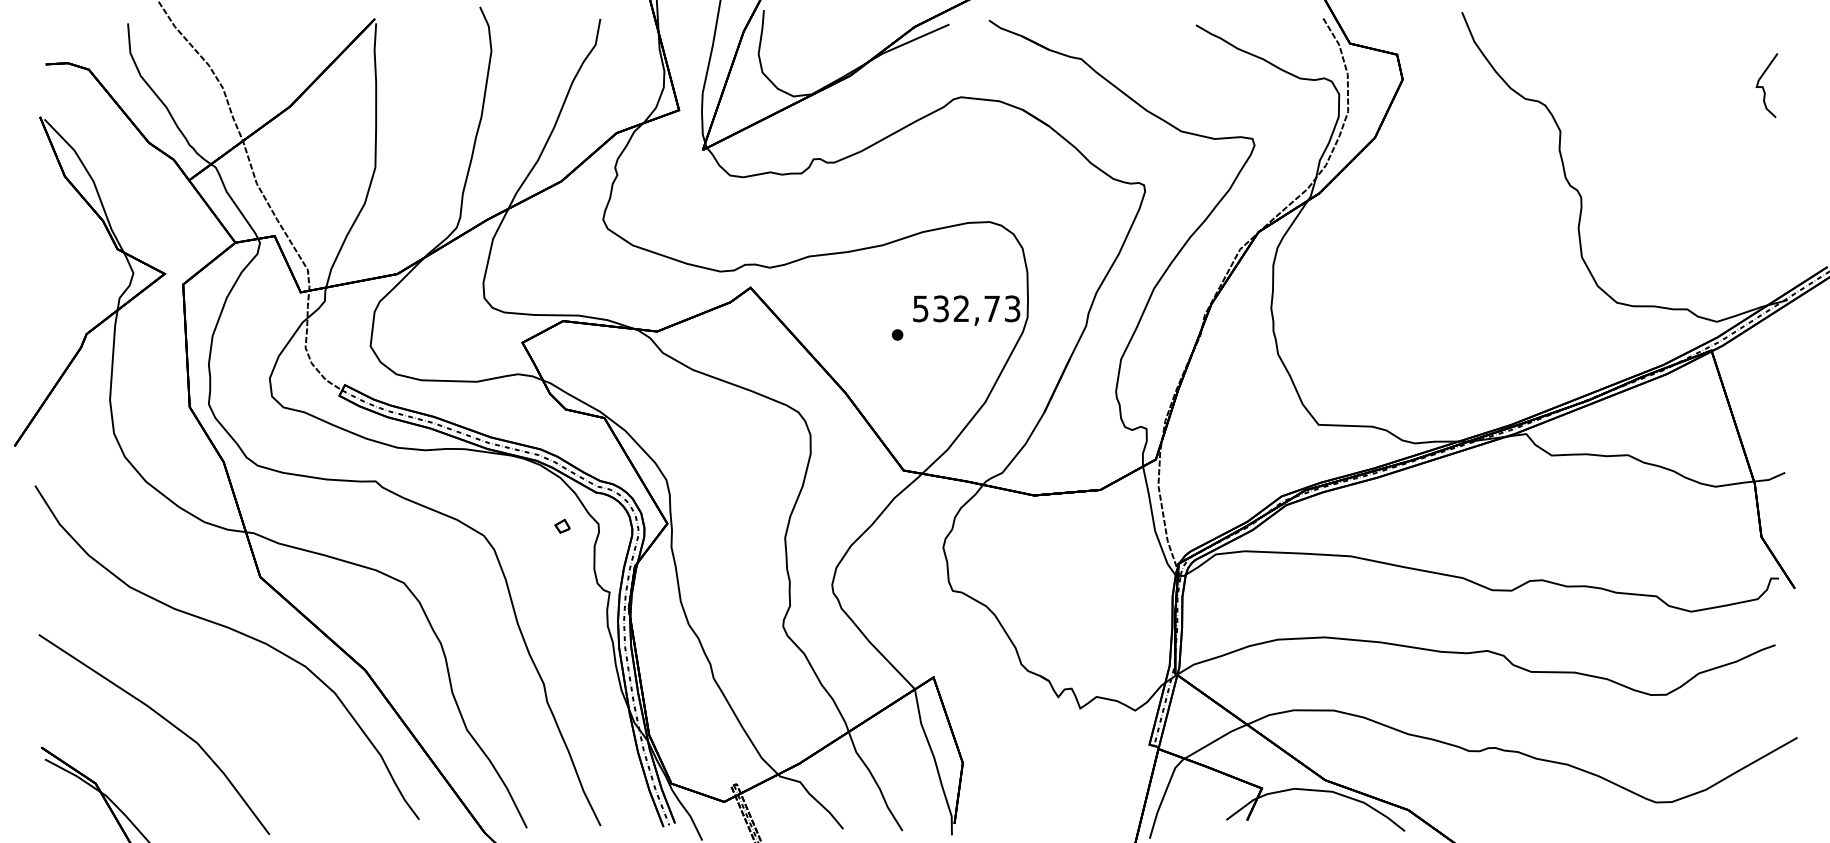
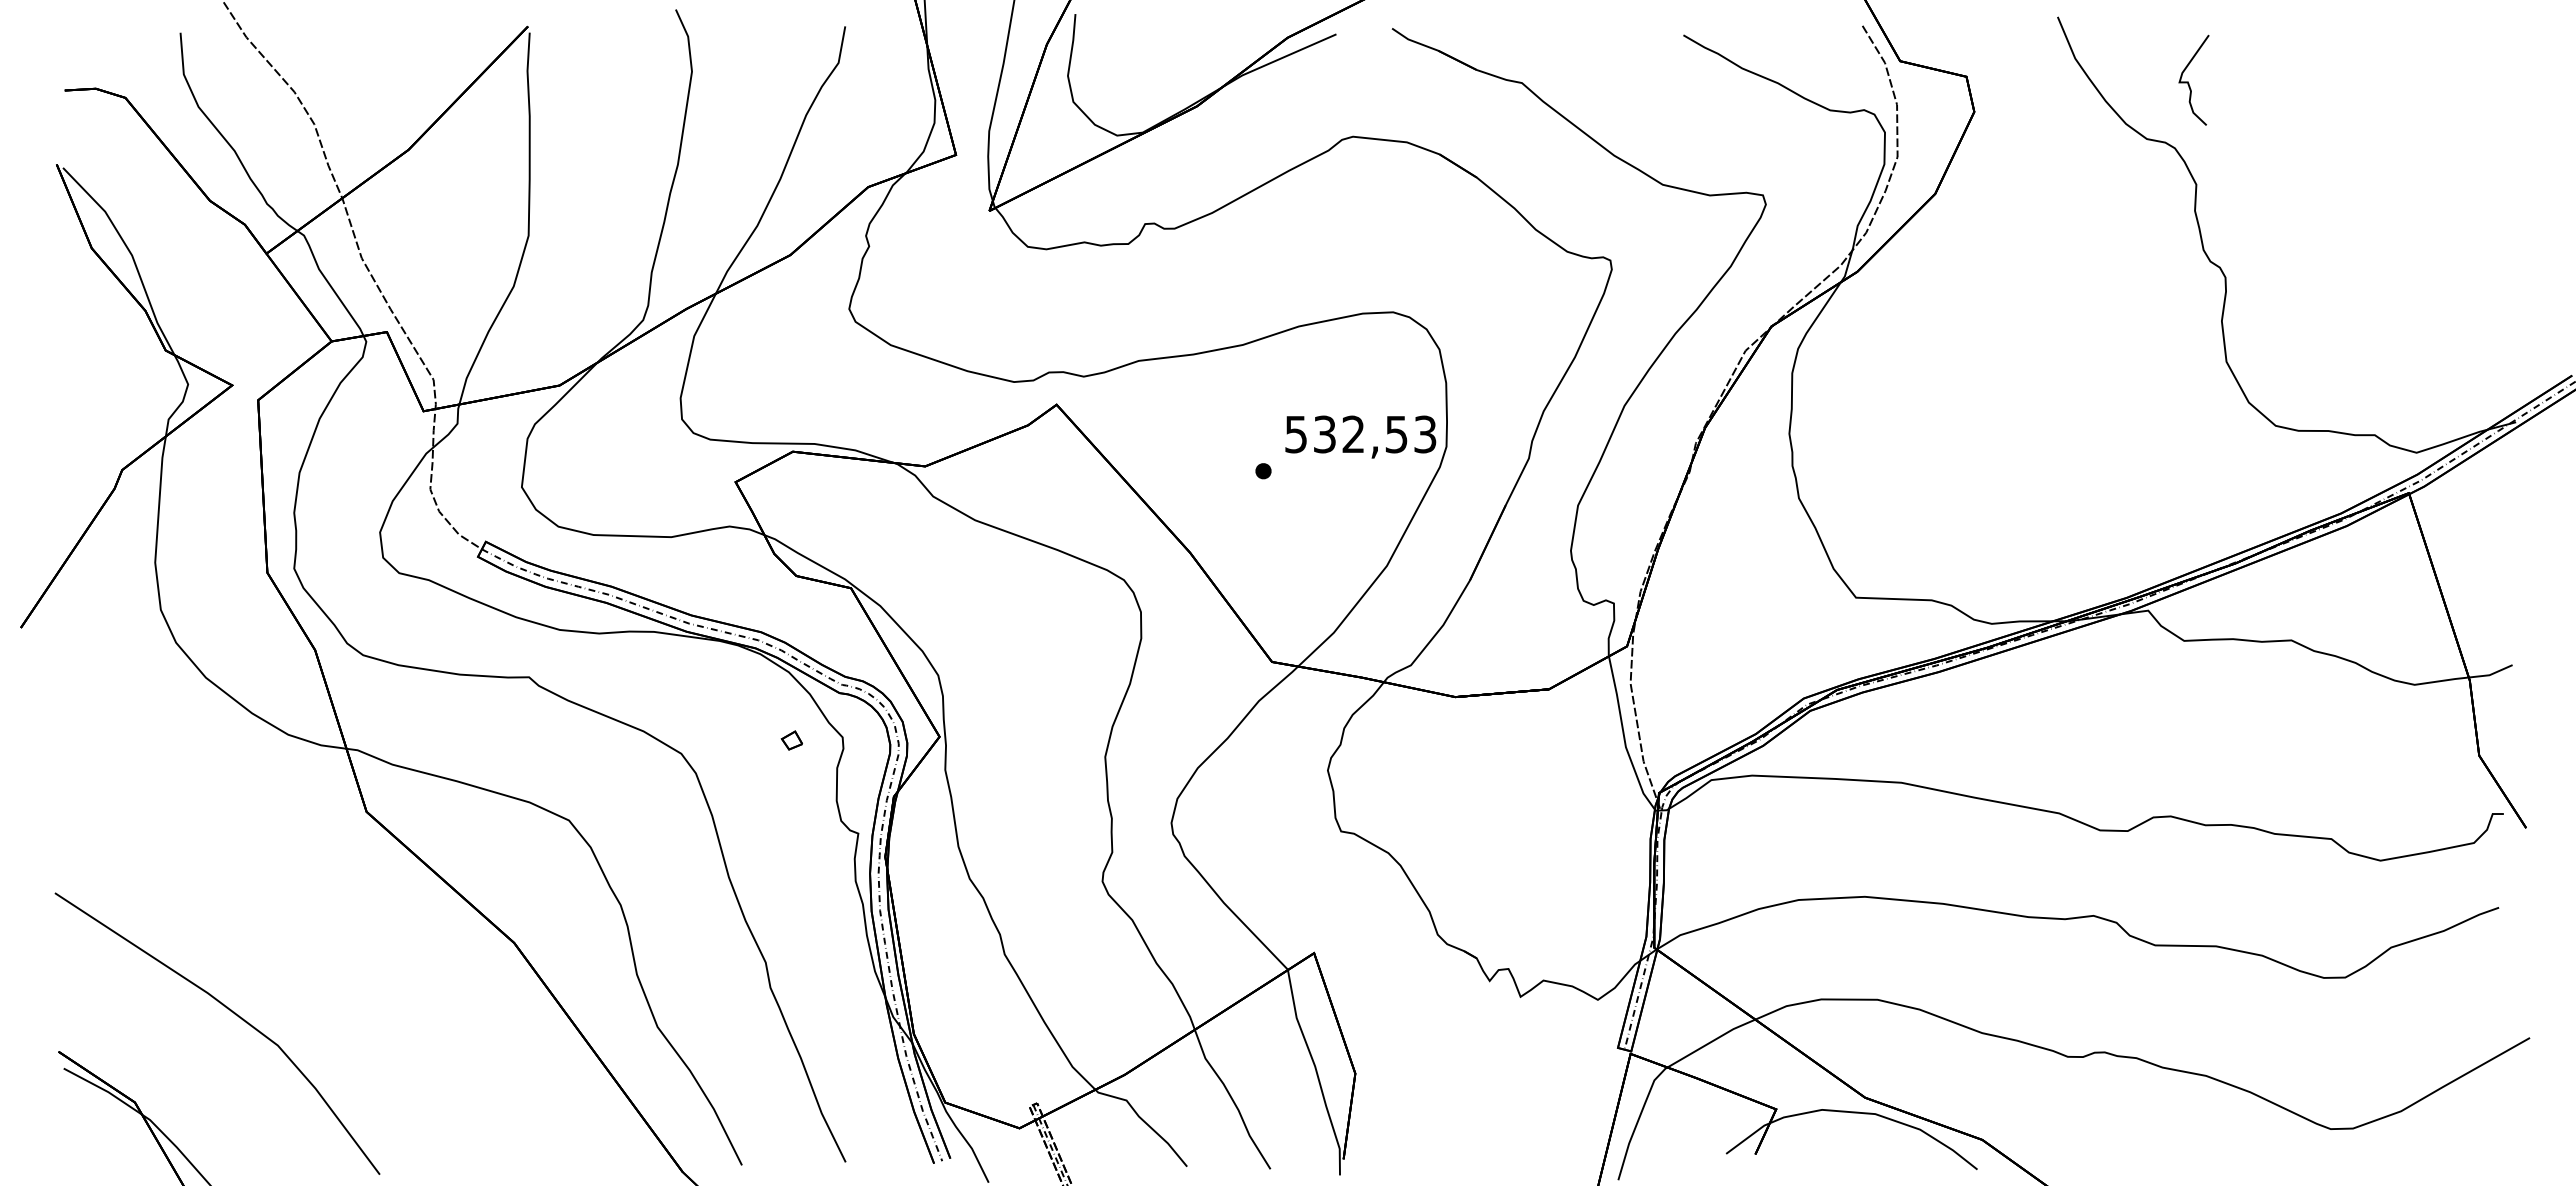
curve: (1763, 86) -> (2188, 81), moved
text: (992, 308) -> (1396, 434), 532,73 -> 532,53
curve: (236, 632) -> (333, 889), removed

